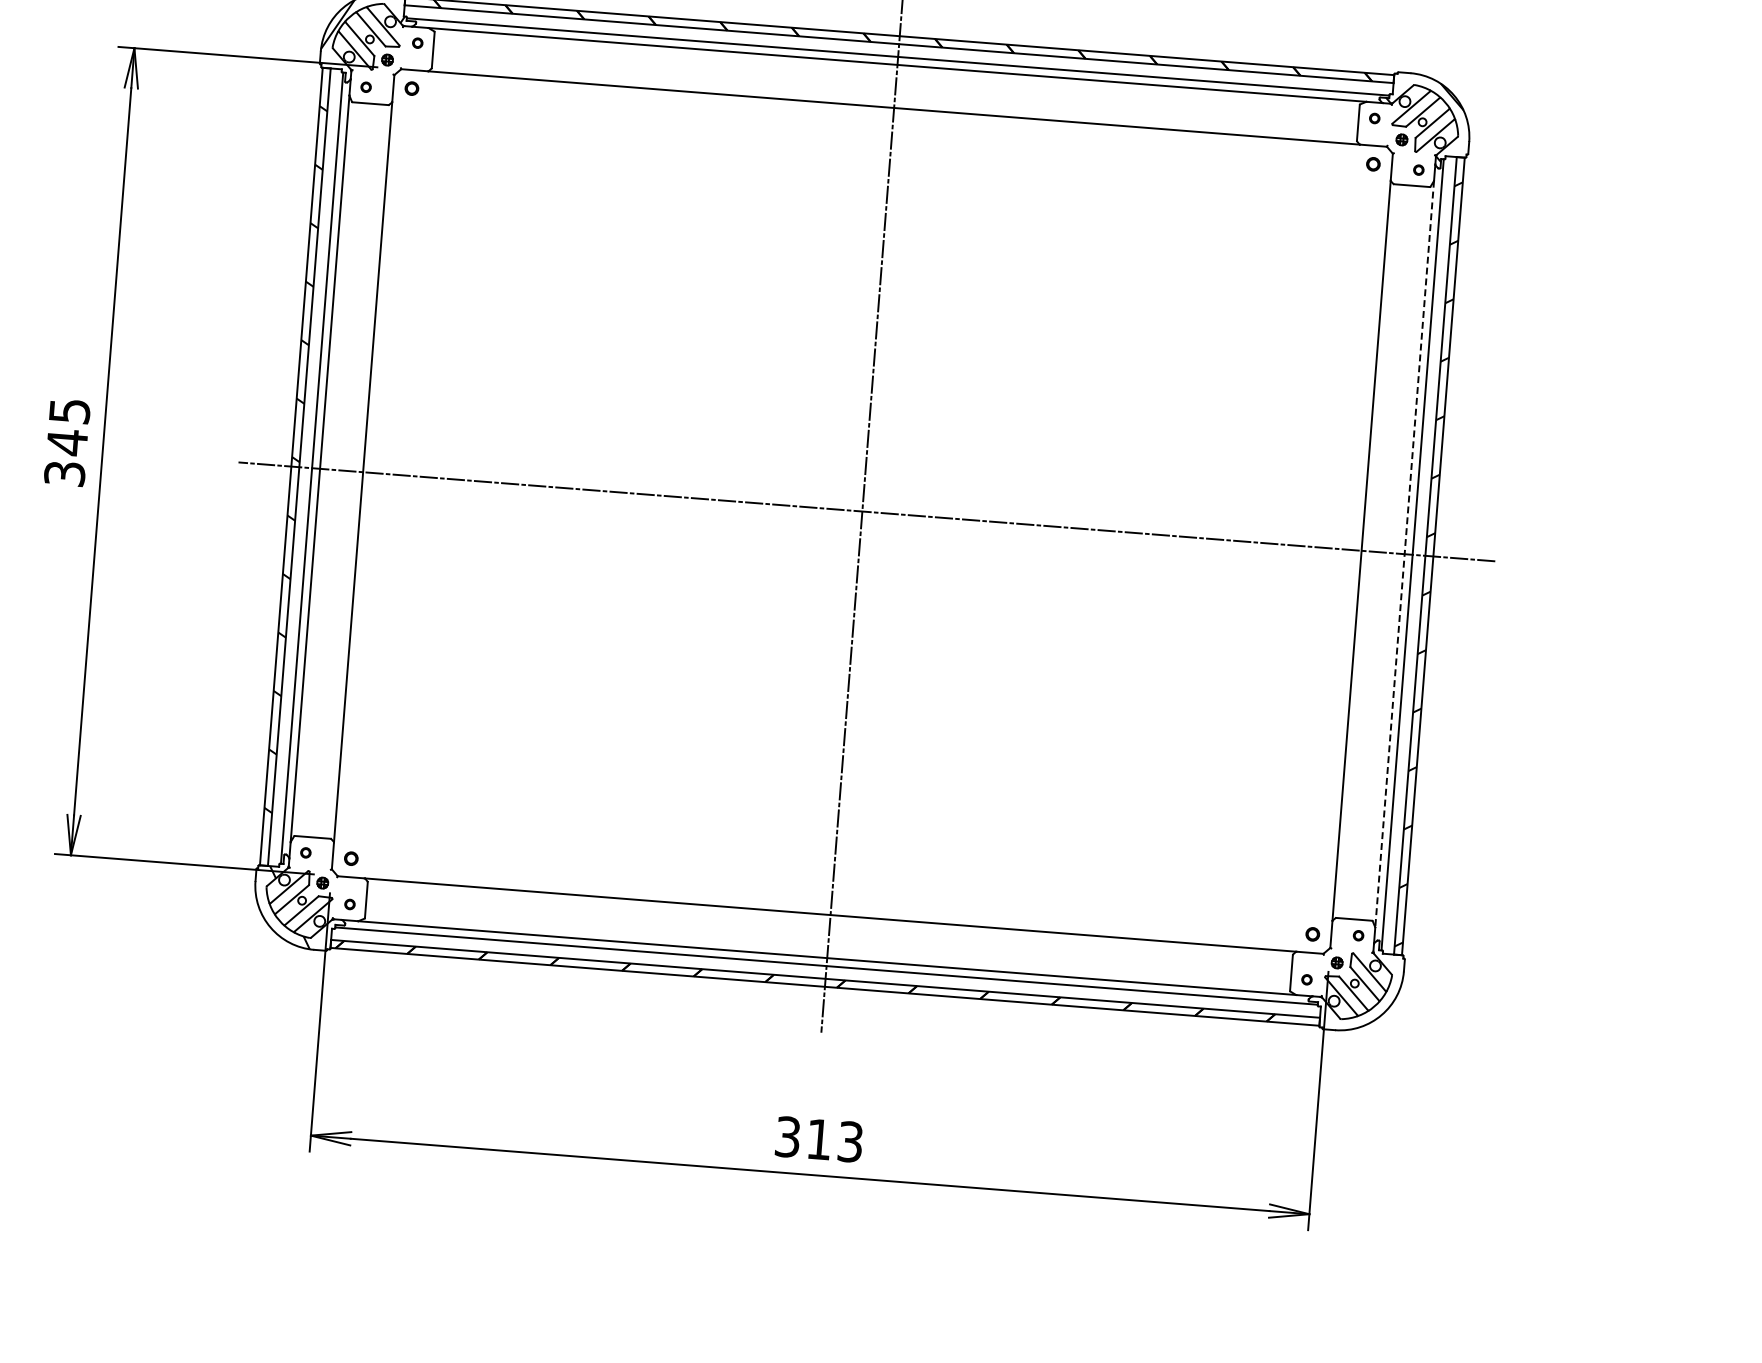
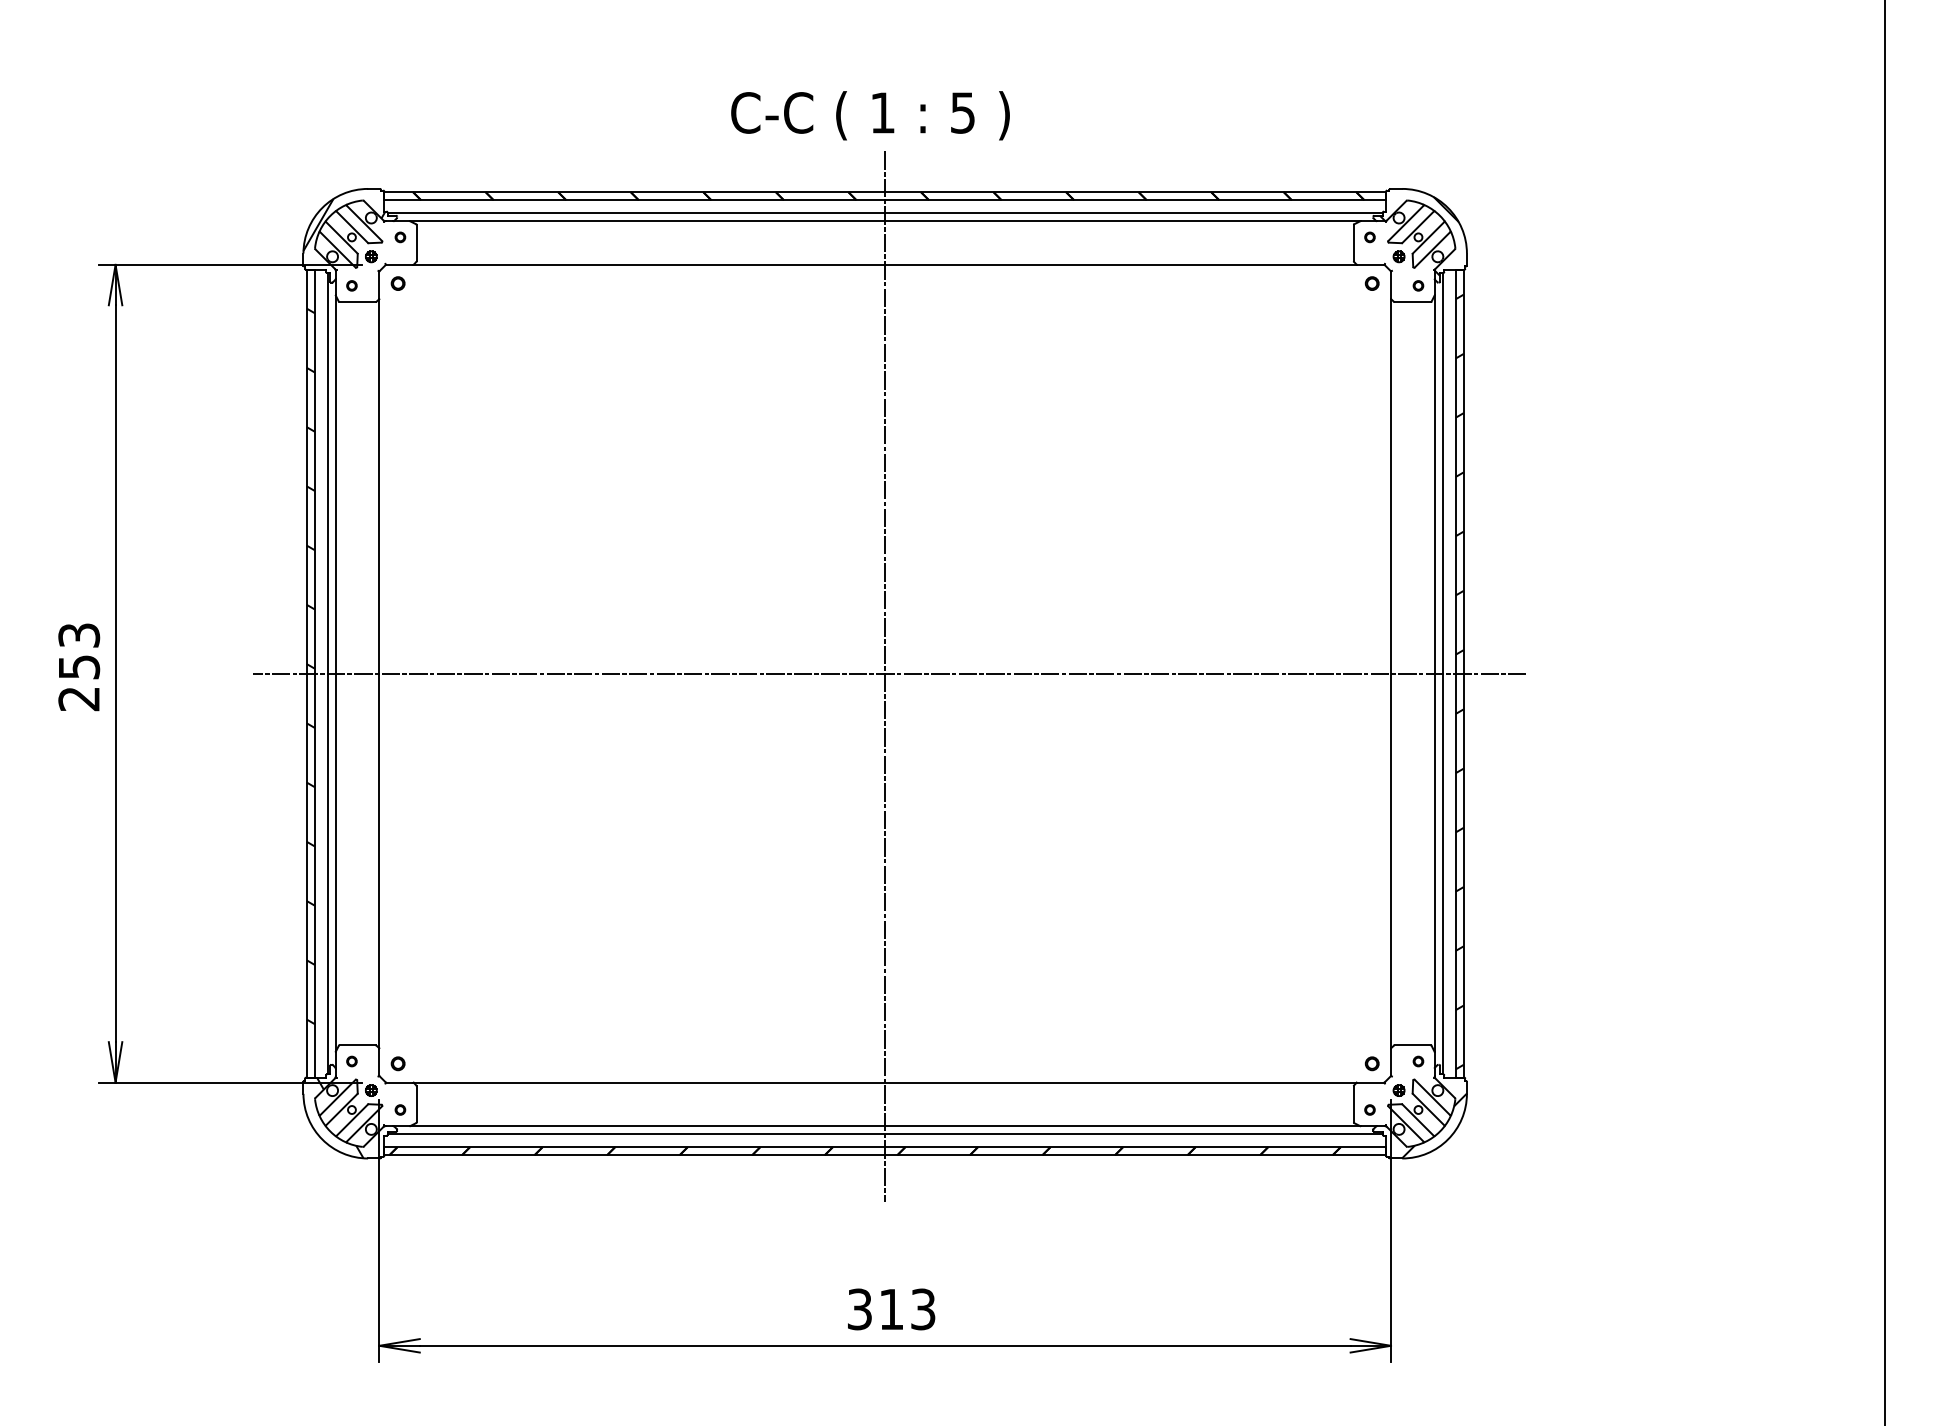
text: (67, 442) -> (79, 667), 345 -> 253
line: (1404, 554) -> (1434, 674), dashed -> solid
hatch: (1369, 1000) -> (1434, 1125), added

